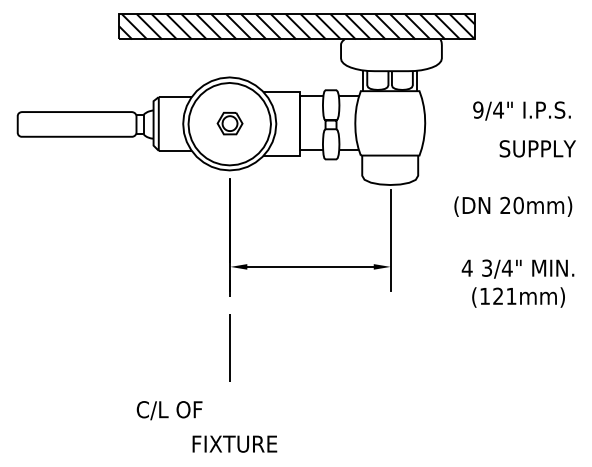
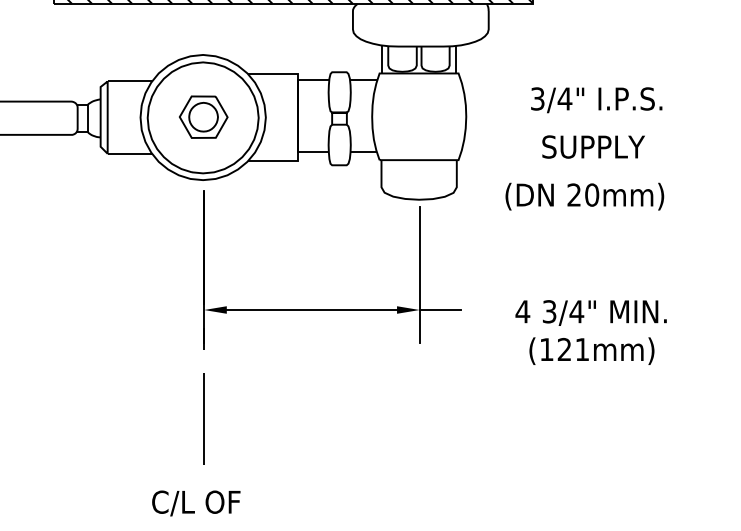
text: (478, 109) -> (537, 98), 9/4" -> 3/4"
part: (229, 123) -> (202, 116), size x1.43
text: (537, 148) -> (593, 146), moved
text: (513, 206) -> (585, 196), moved
line: (405, 266) -> (439, 309), added
text: (169, 410) -> (196, 503), moved

